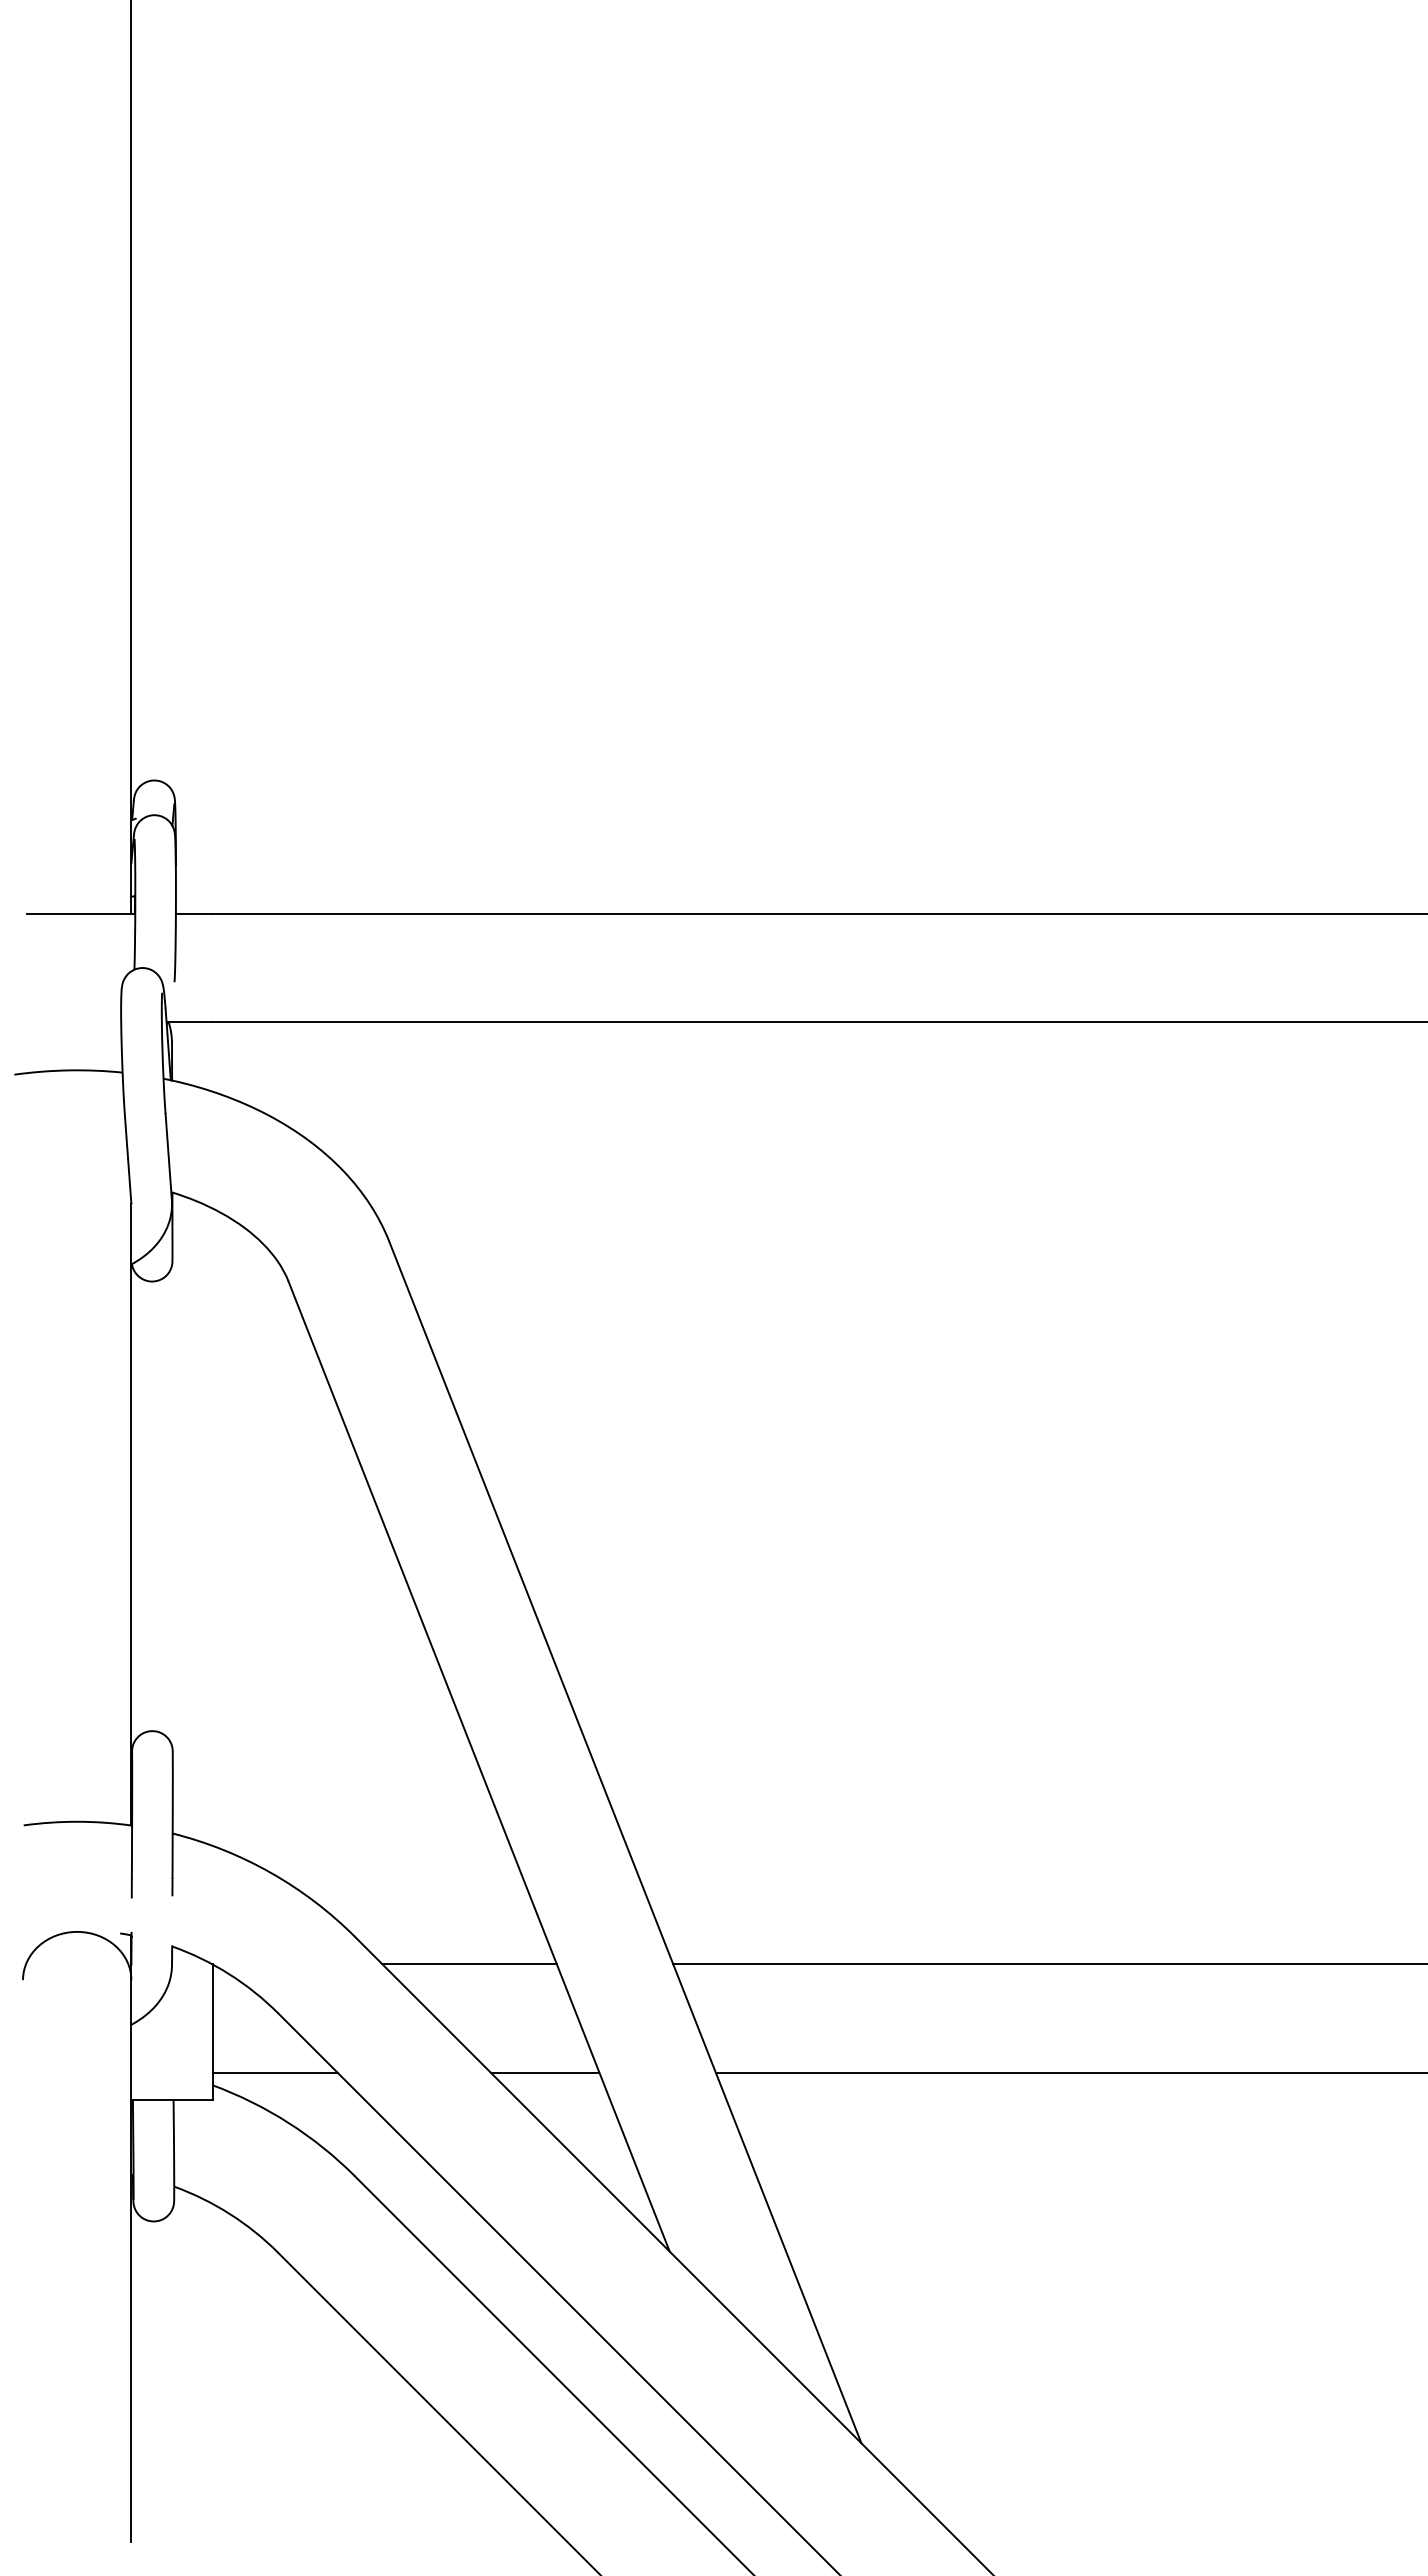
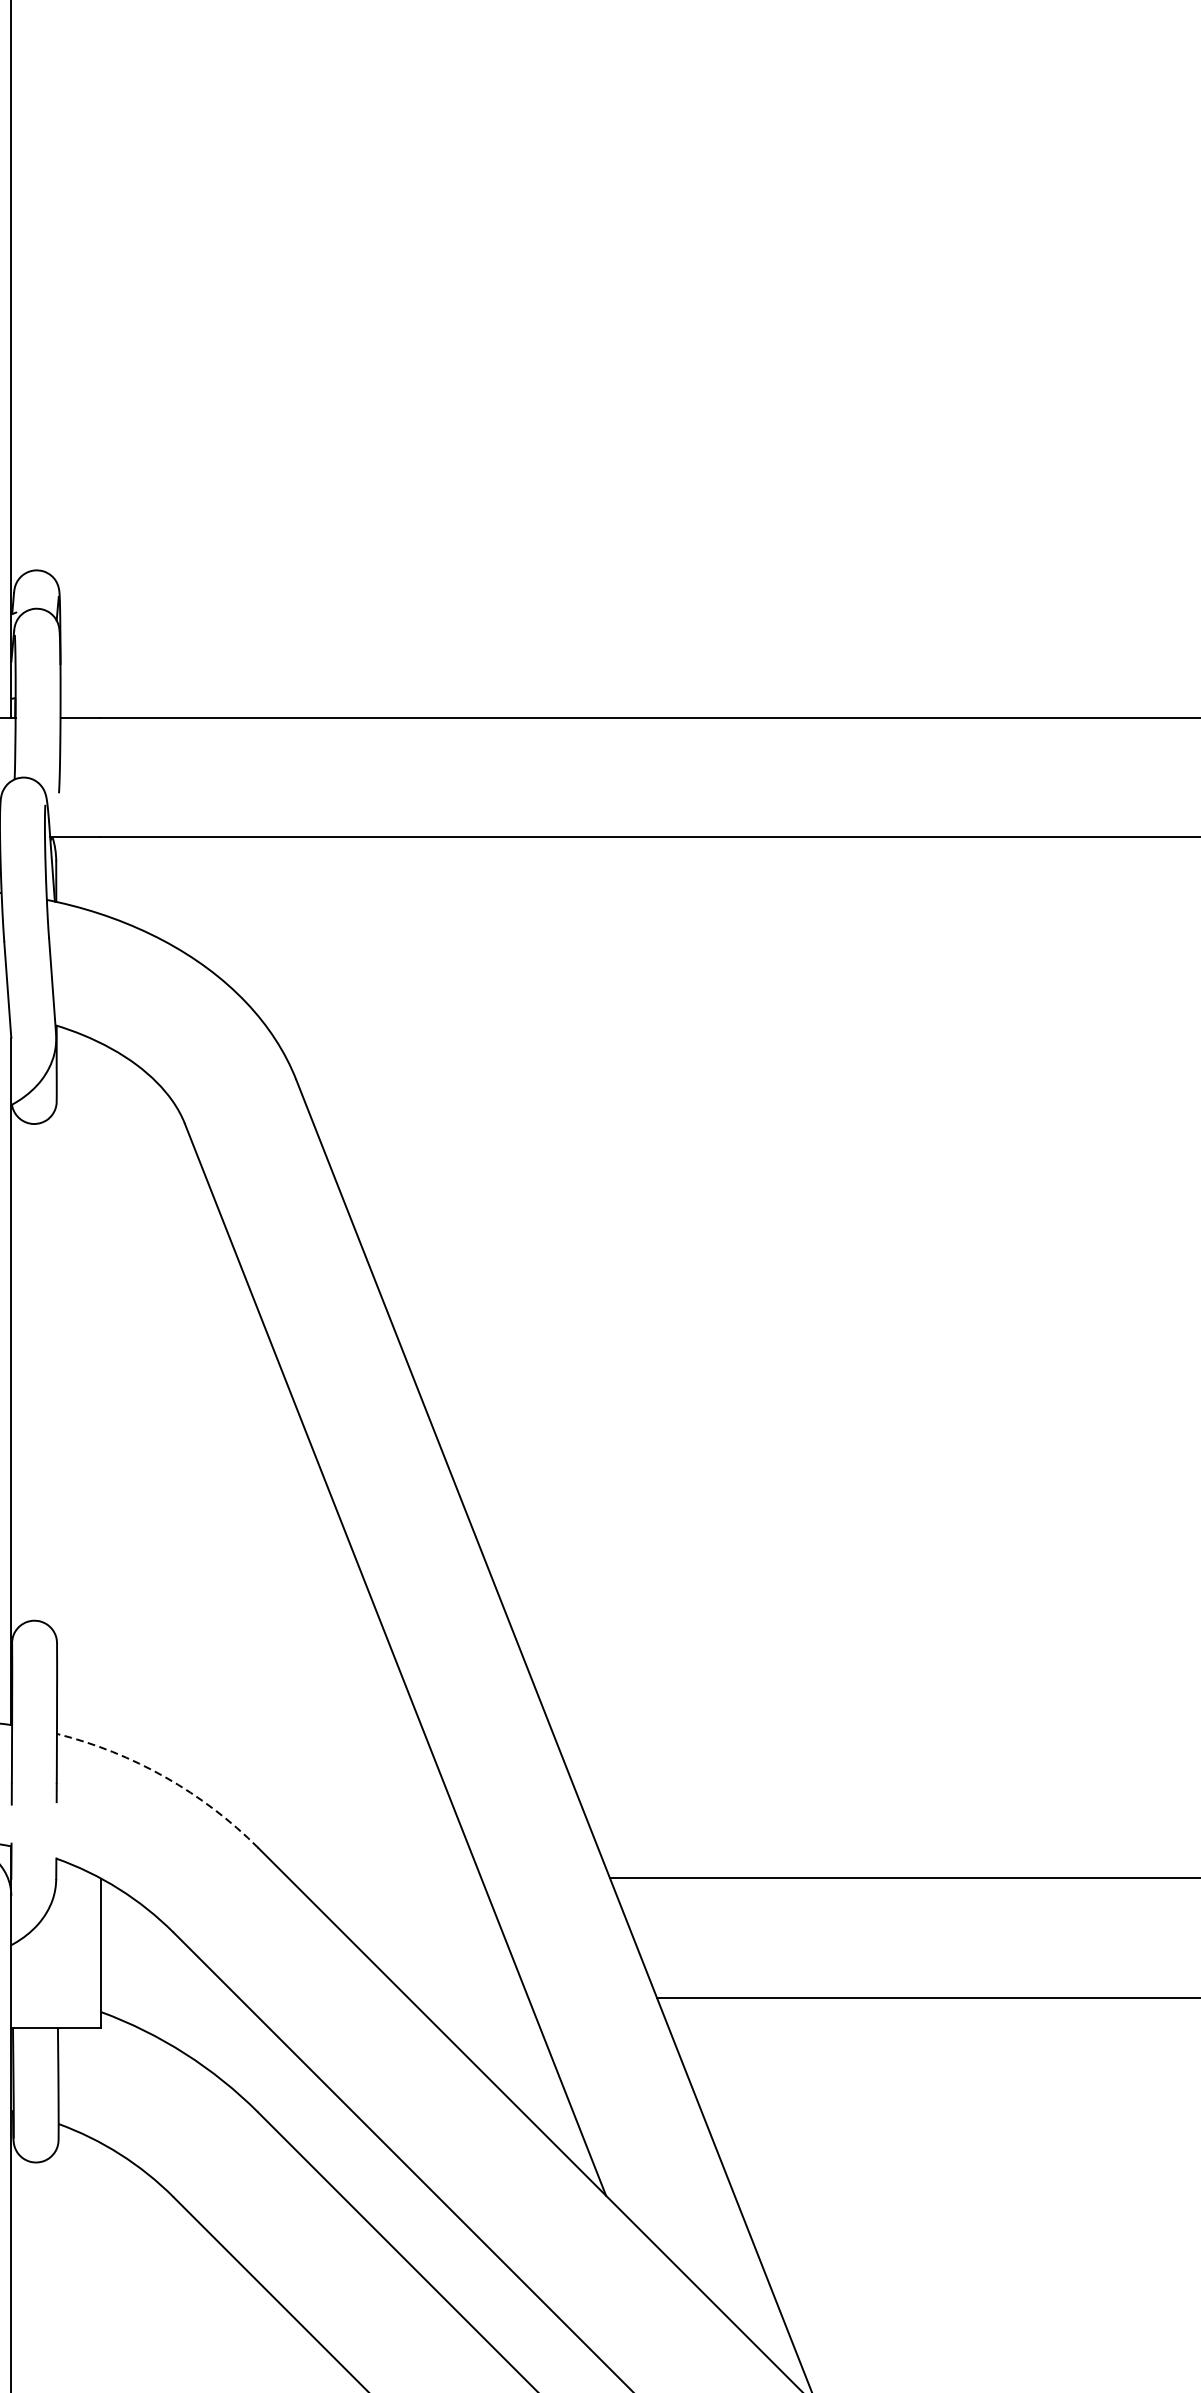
arc: (270, 1872) -> (165, 1776), solid -> dashed
line: (469, 1964) -> (384, 1878), removed
line: (274, 2072) -> (169, 1997), removed
line: (544, 2072) -> (467, 1997), removed

